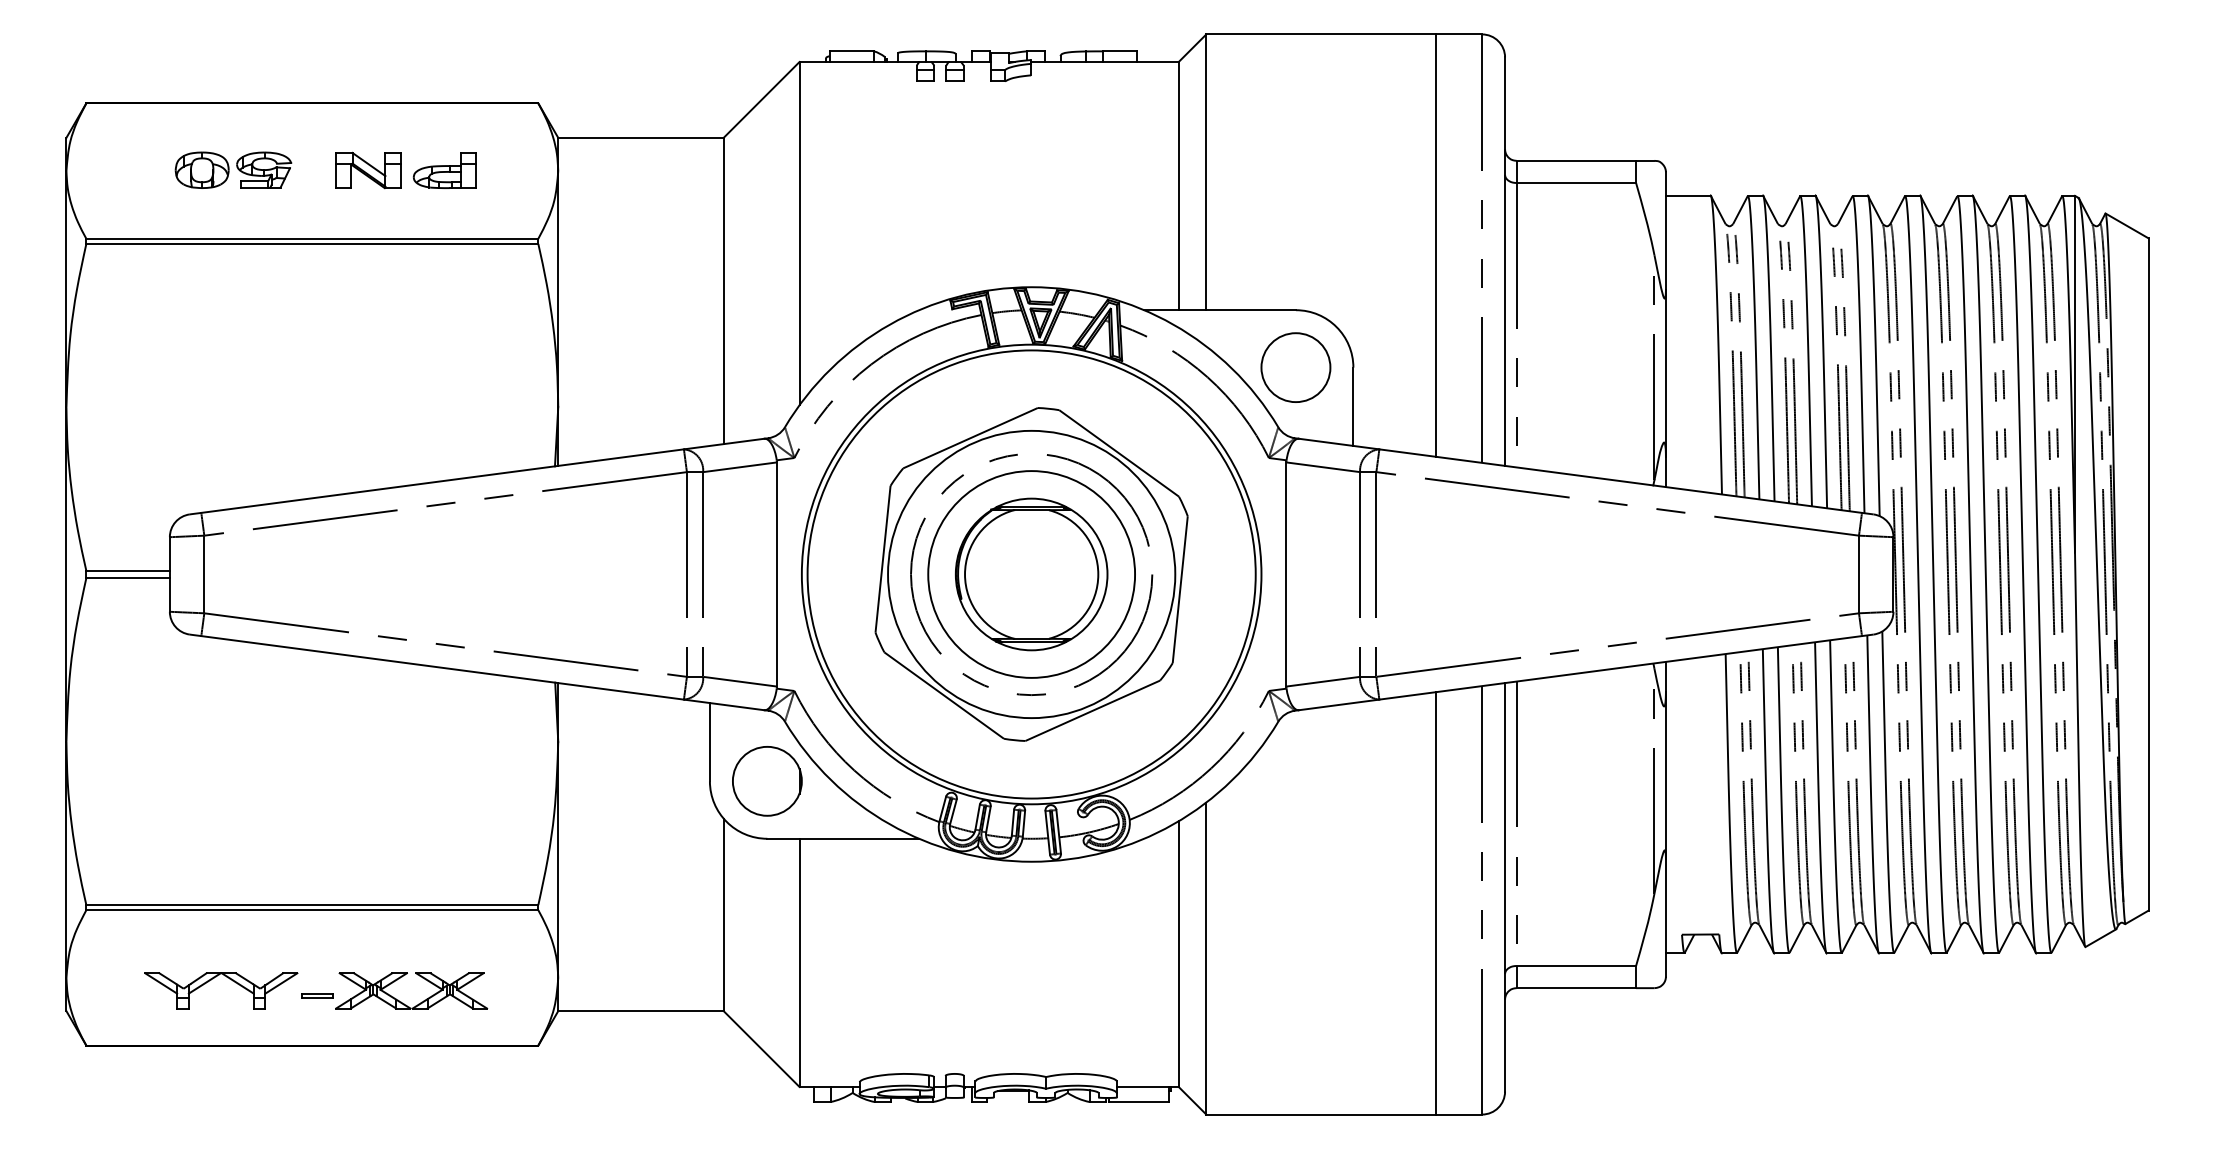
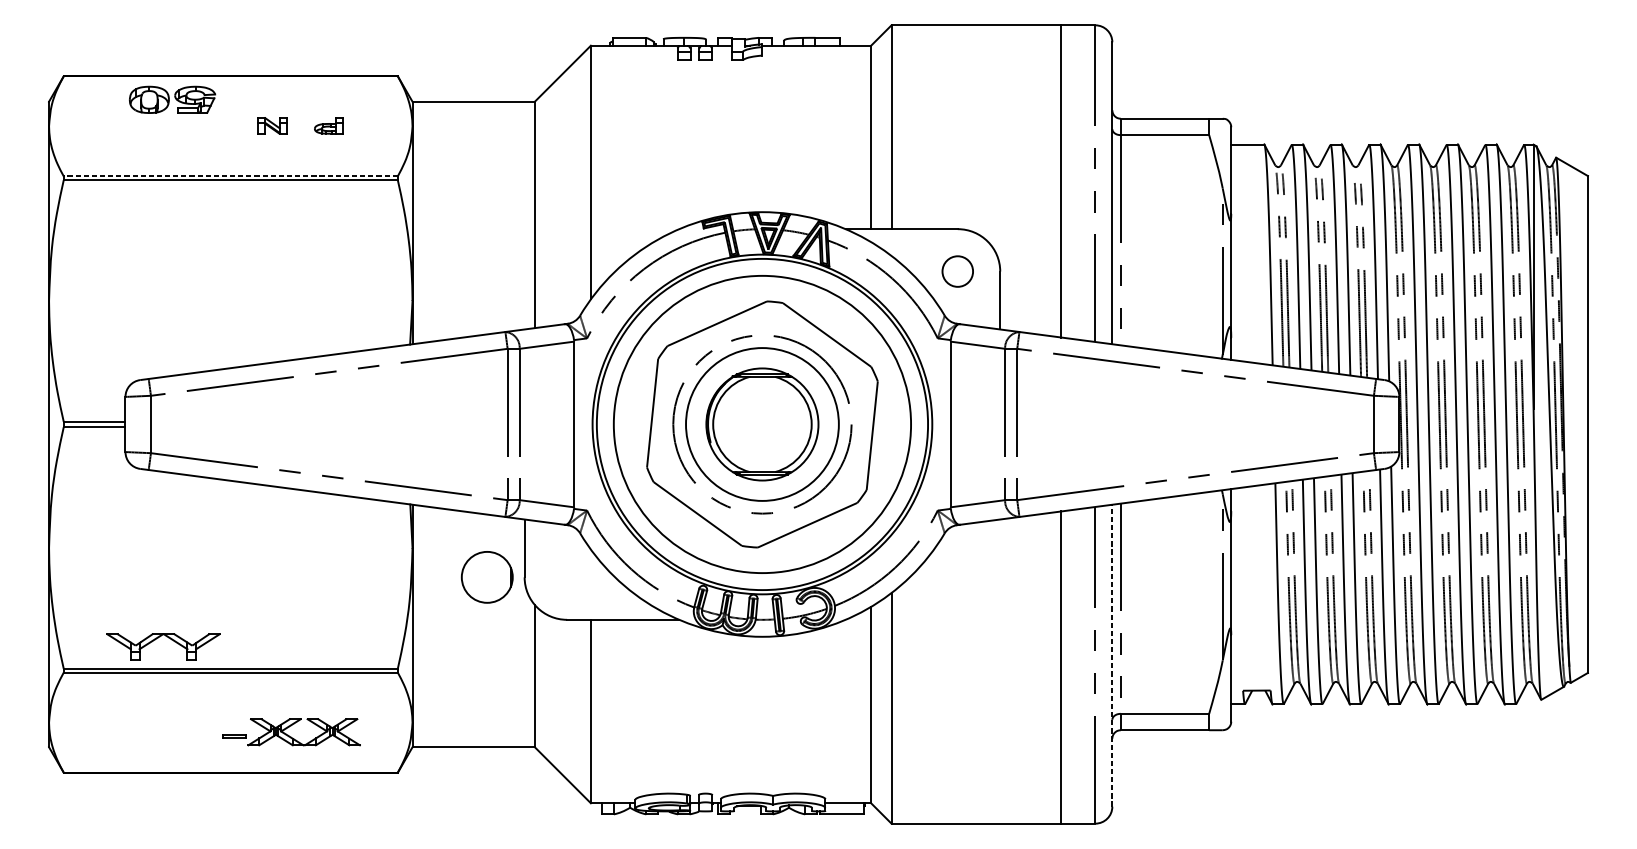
part: (233, 169) -> (172, 99), moved
part: (368, 170) -> (272, 125), size x0.6
part: (444, 170) -> (328, 125), size x0.6
line: (312, 238) -> (230, 176), solid -> dashed
circle: (1295, 367) -> (957, 271), size x0.6
circle: (1031, 574) -> (762, 424), size x1.4
circle: (767, 781) -> (487, 577), moved
line: (1505, 886) -> (1112, 655), solid -> dashed
part: (229, 979) -> (169, 638), moved

